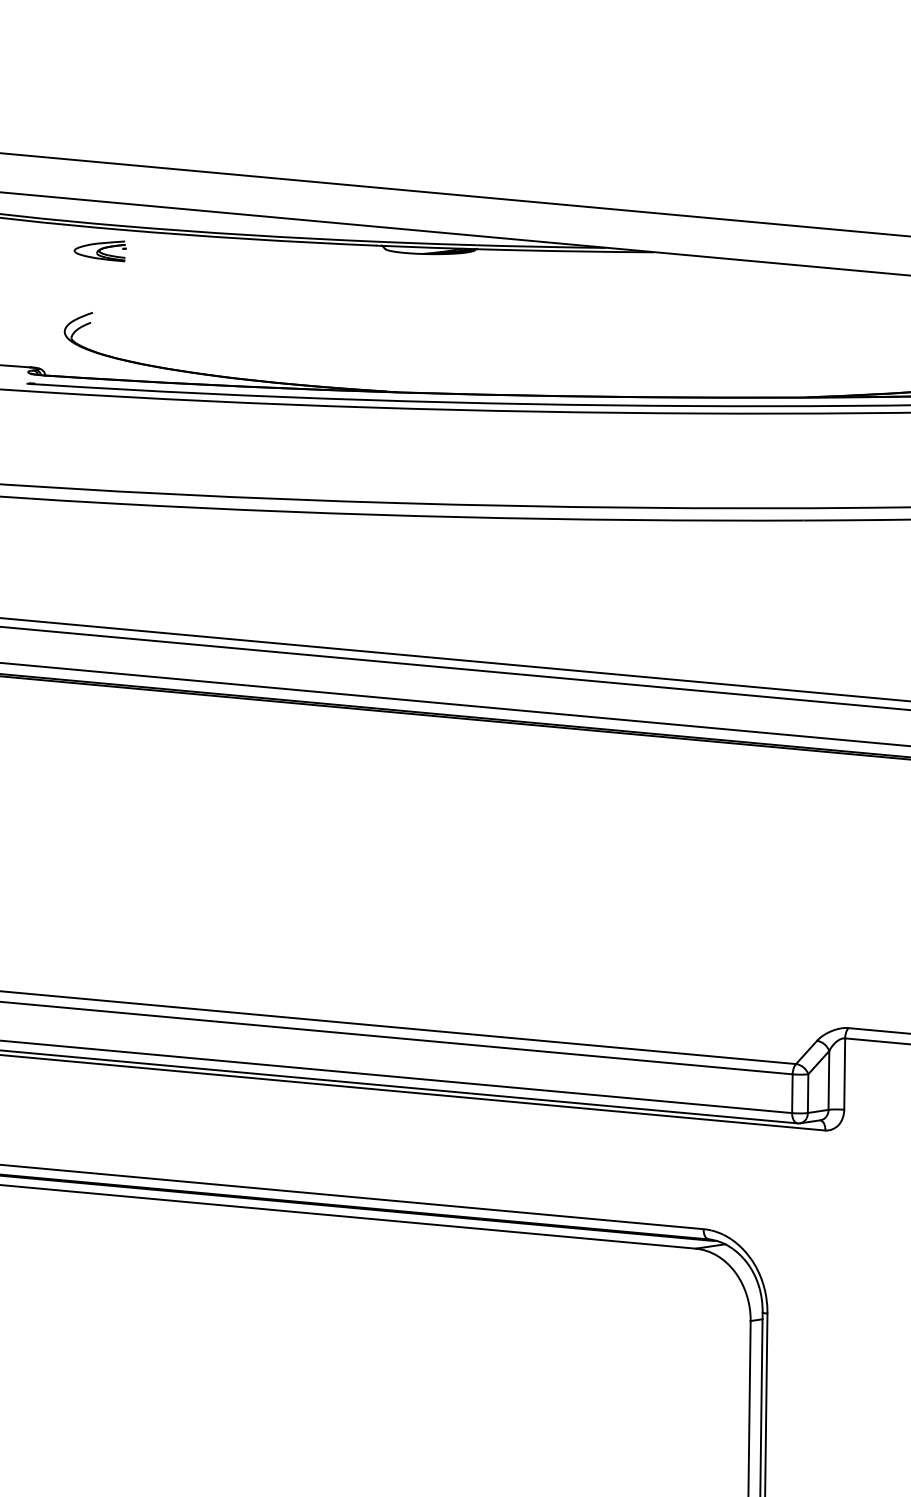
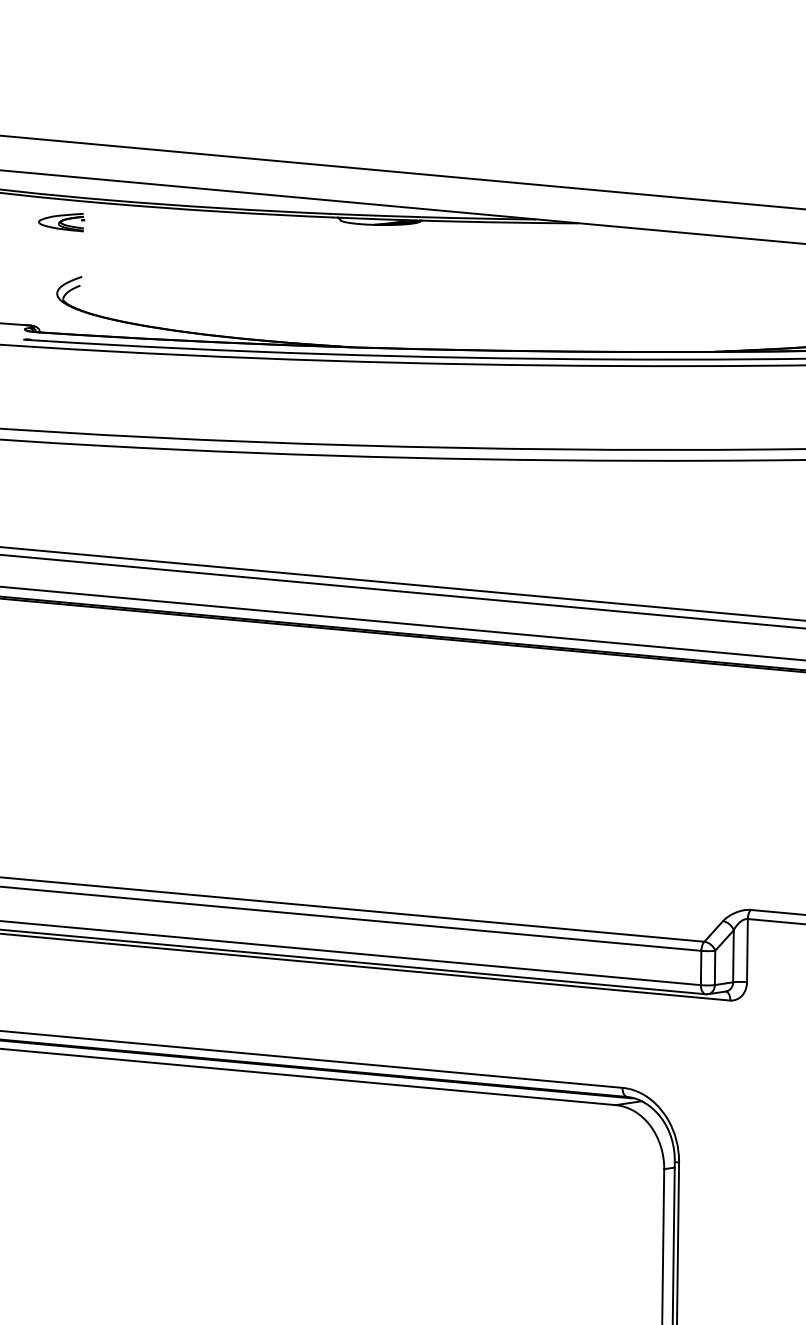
part: (100, 251) -> (61, 222), moved

